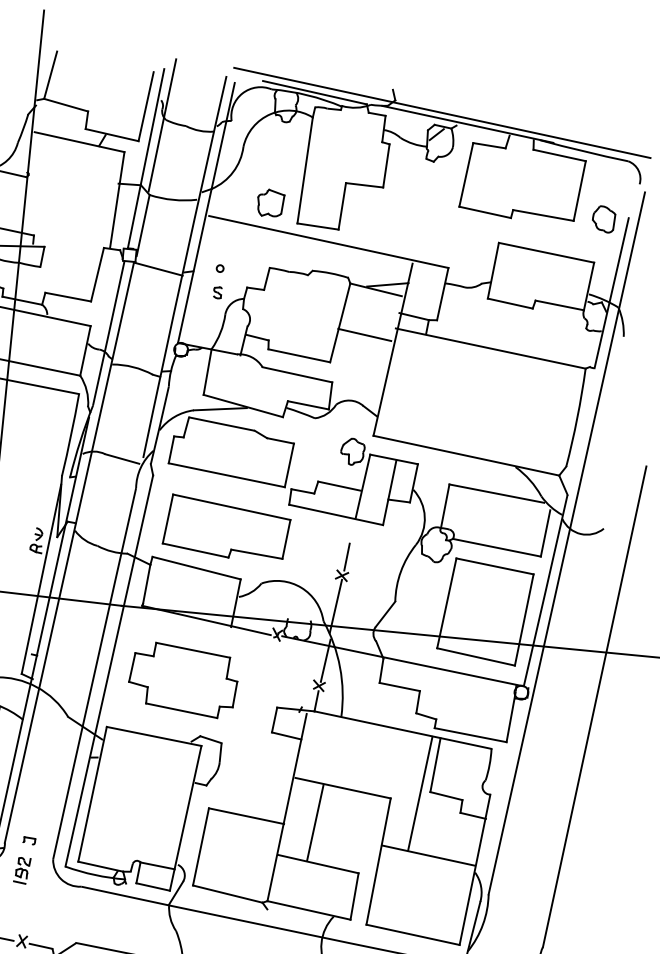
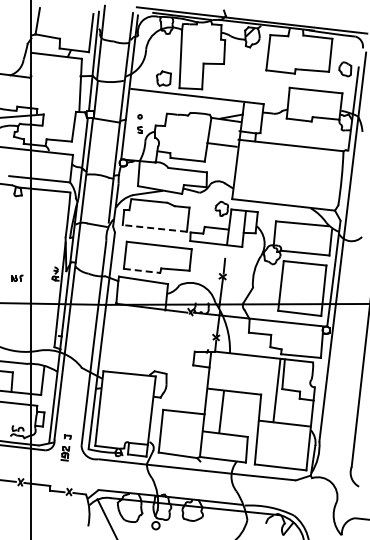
line: (226, 475) -> (154, 228), solid -> dashed
line: (196, 549) -> (142, 270), solid -> dashed
part: (183, 679) -> (142, 341), removed

